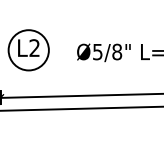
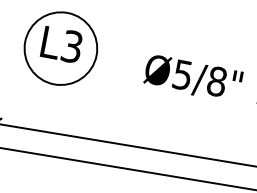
text: (34, 48) -> (71, 47), L2 -> L3

